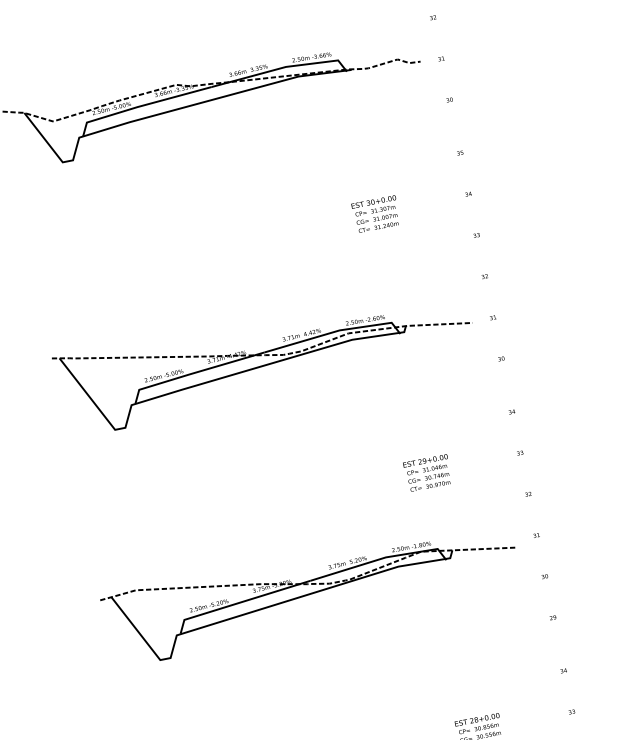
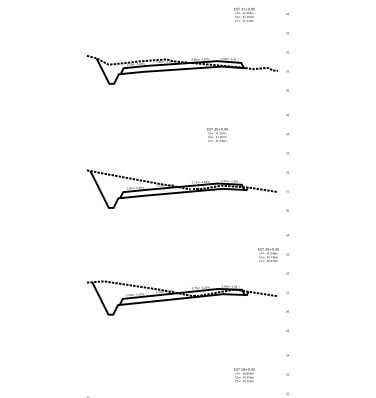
text: (375, 213) -> (217, 134), moved
text: (427, 471) -> (268, 254), moved

